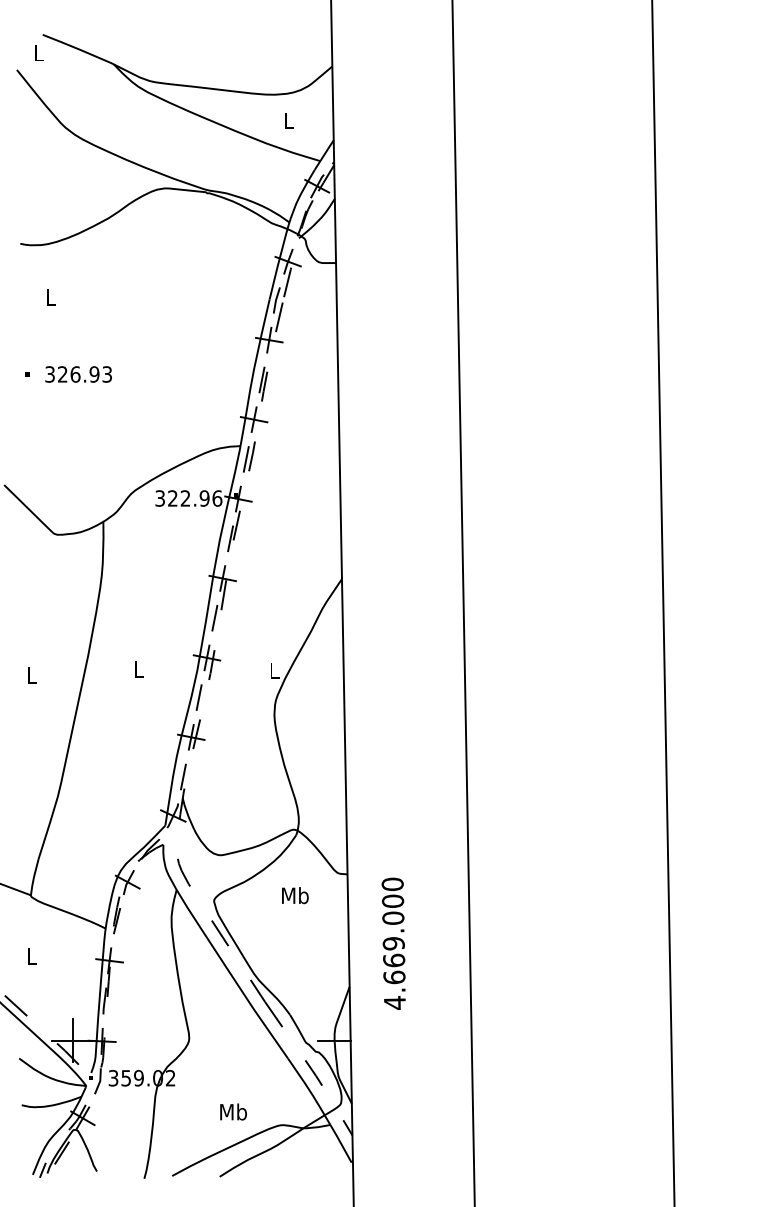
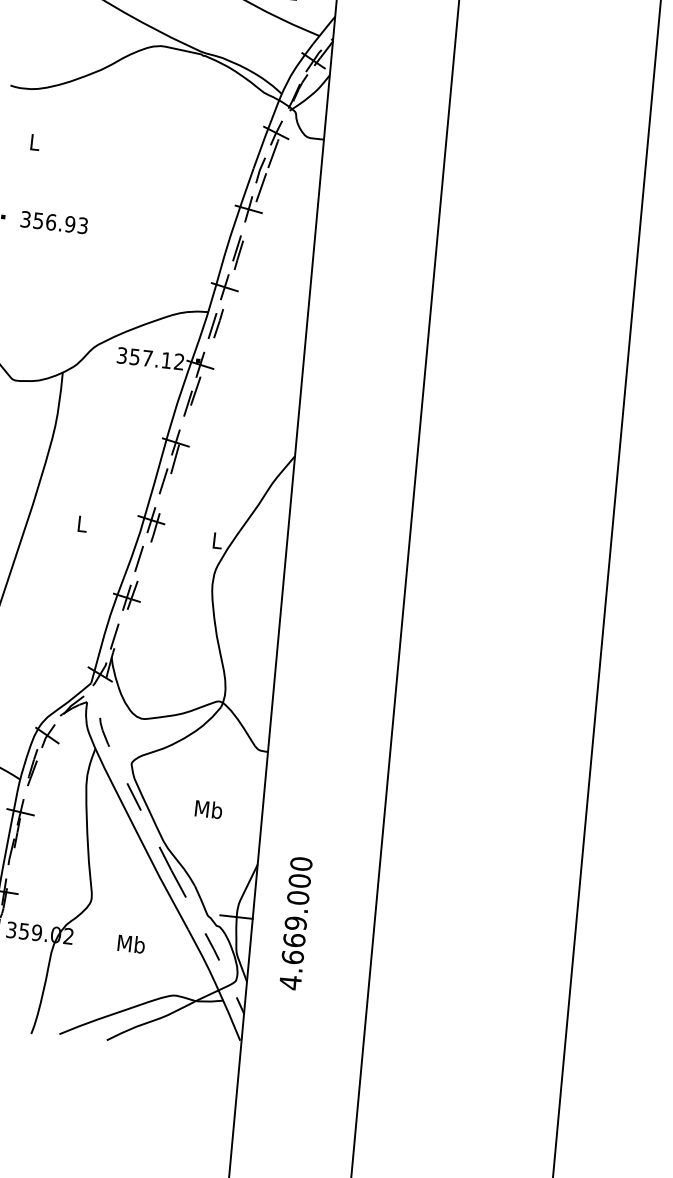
text: (62, 374) -> (38, 220), 326.93 -> 356.93
text: (195, 498) -> (157, 359), 322.96 -> 357.12
text: (295, 895) -> (208, 809), moved
text: (393, 943) -> (295, 923), moved
text: (233, 1111) -> (131, 943), moved

